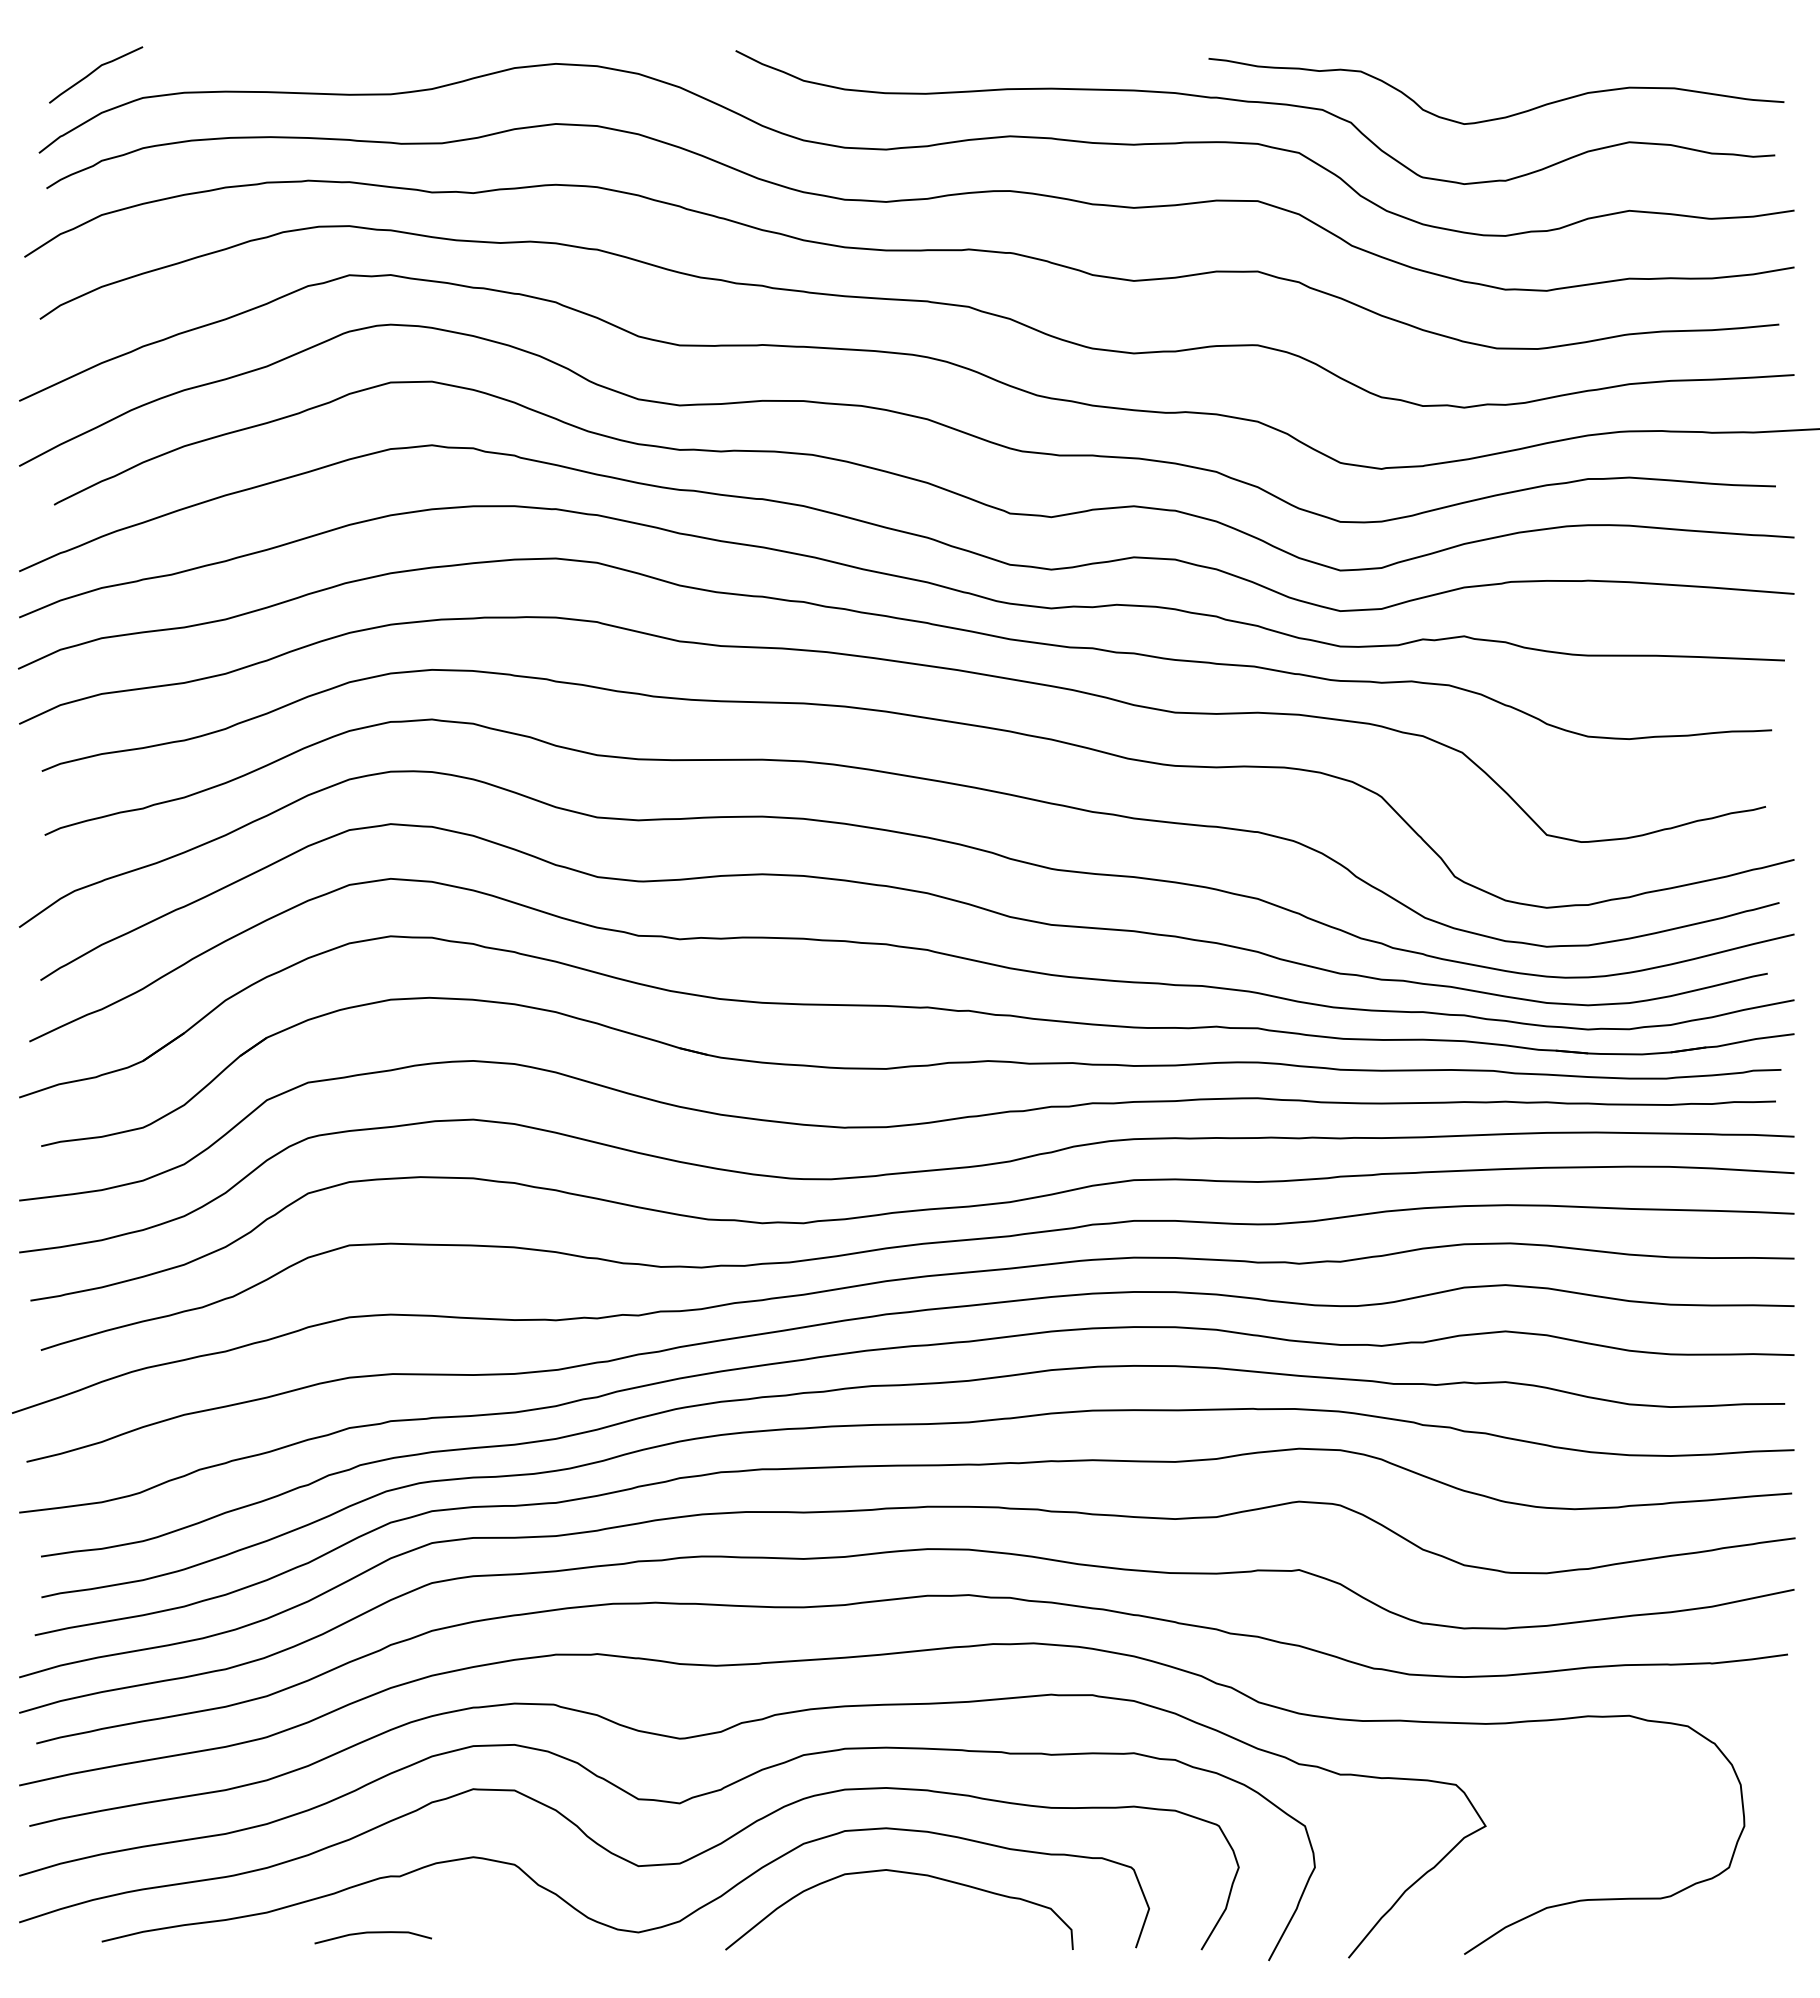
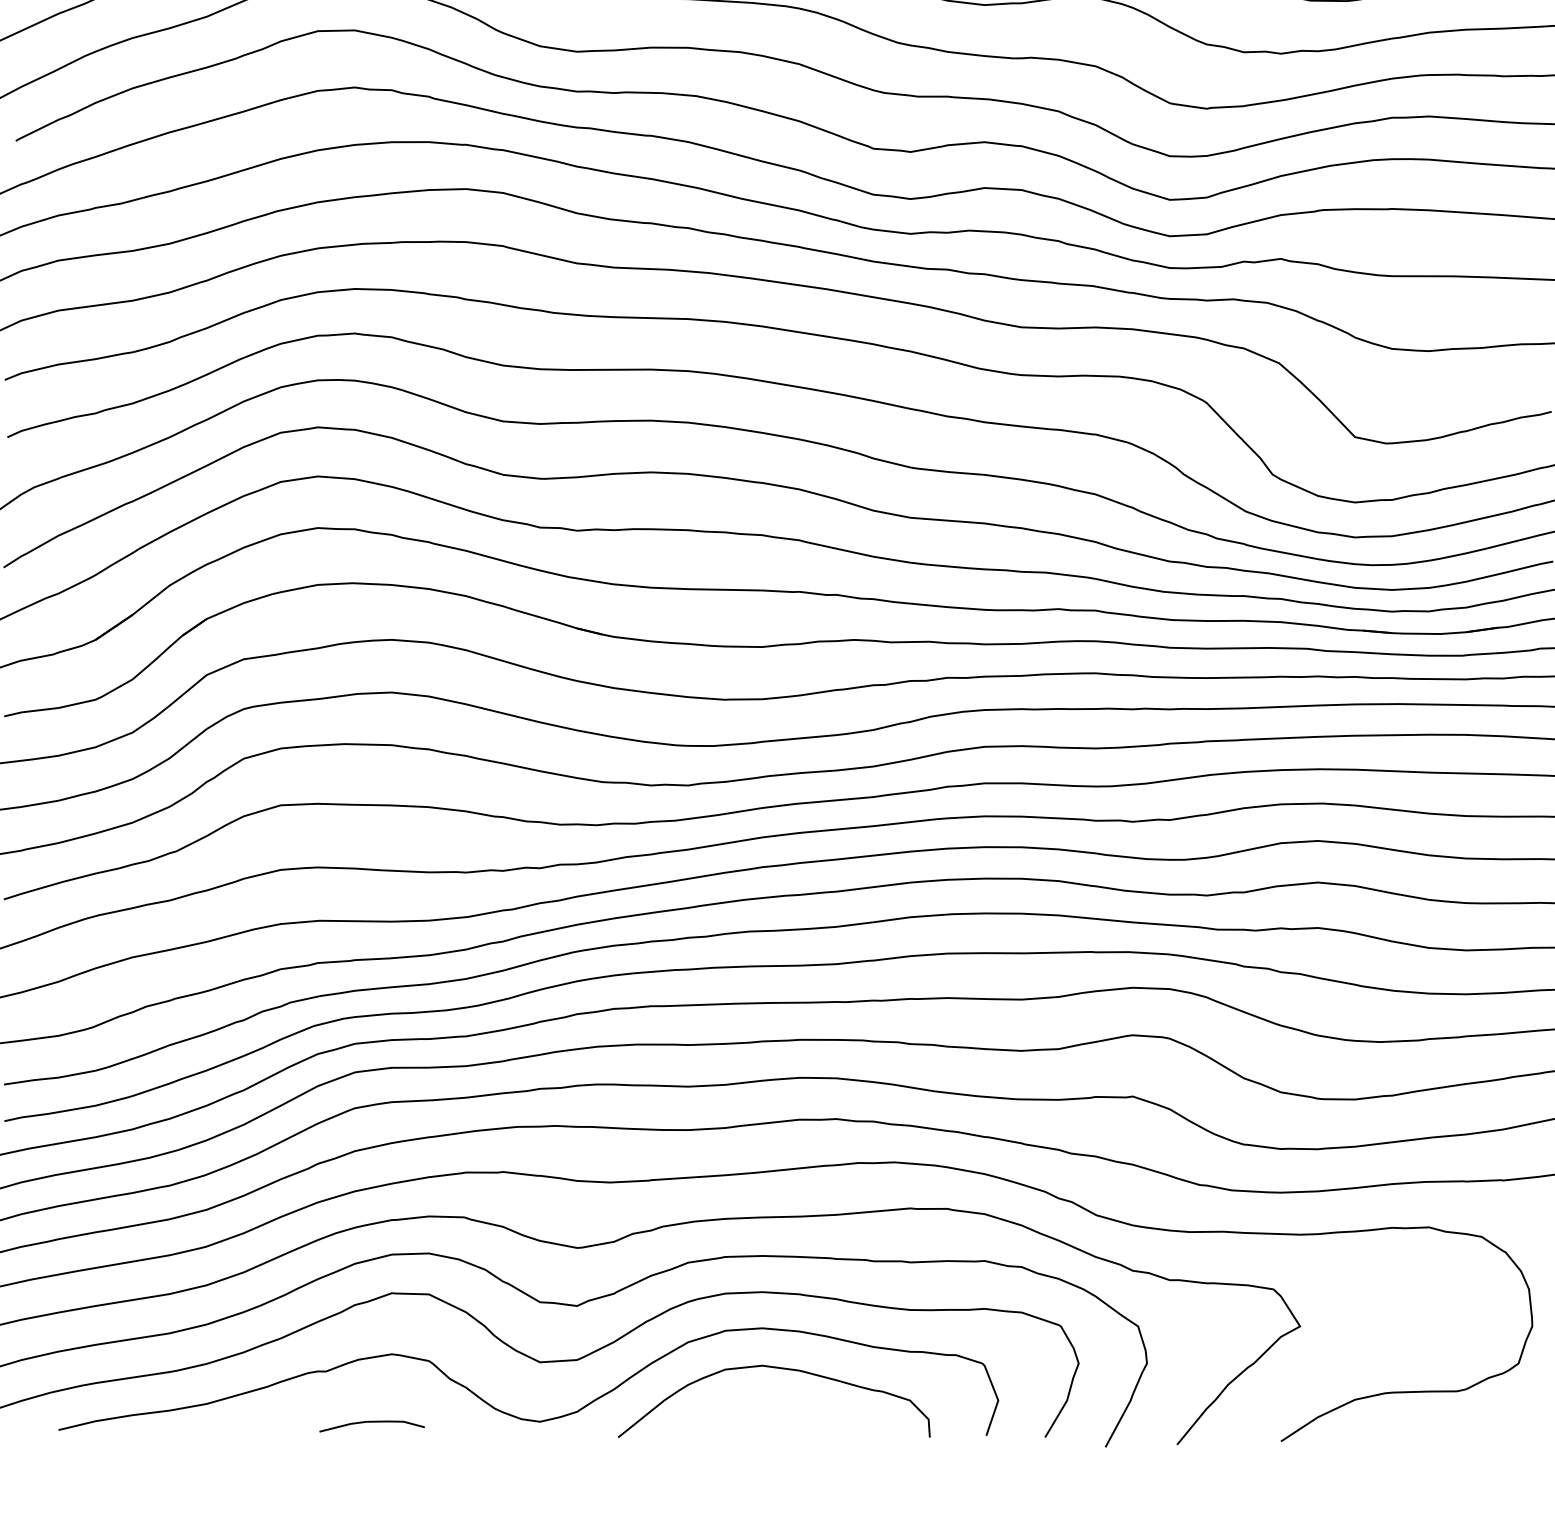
curve: (372, 1933) -> (371, 1422), moved

